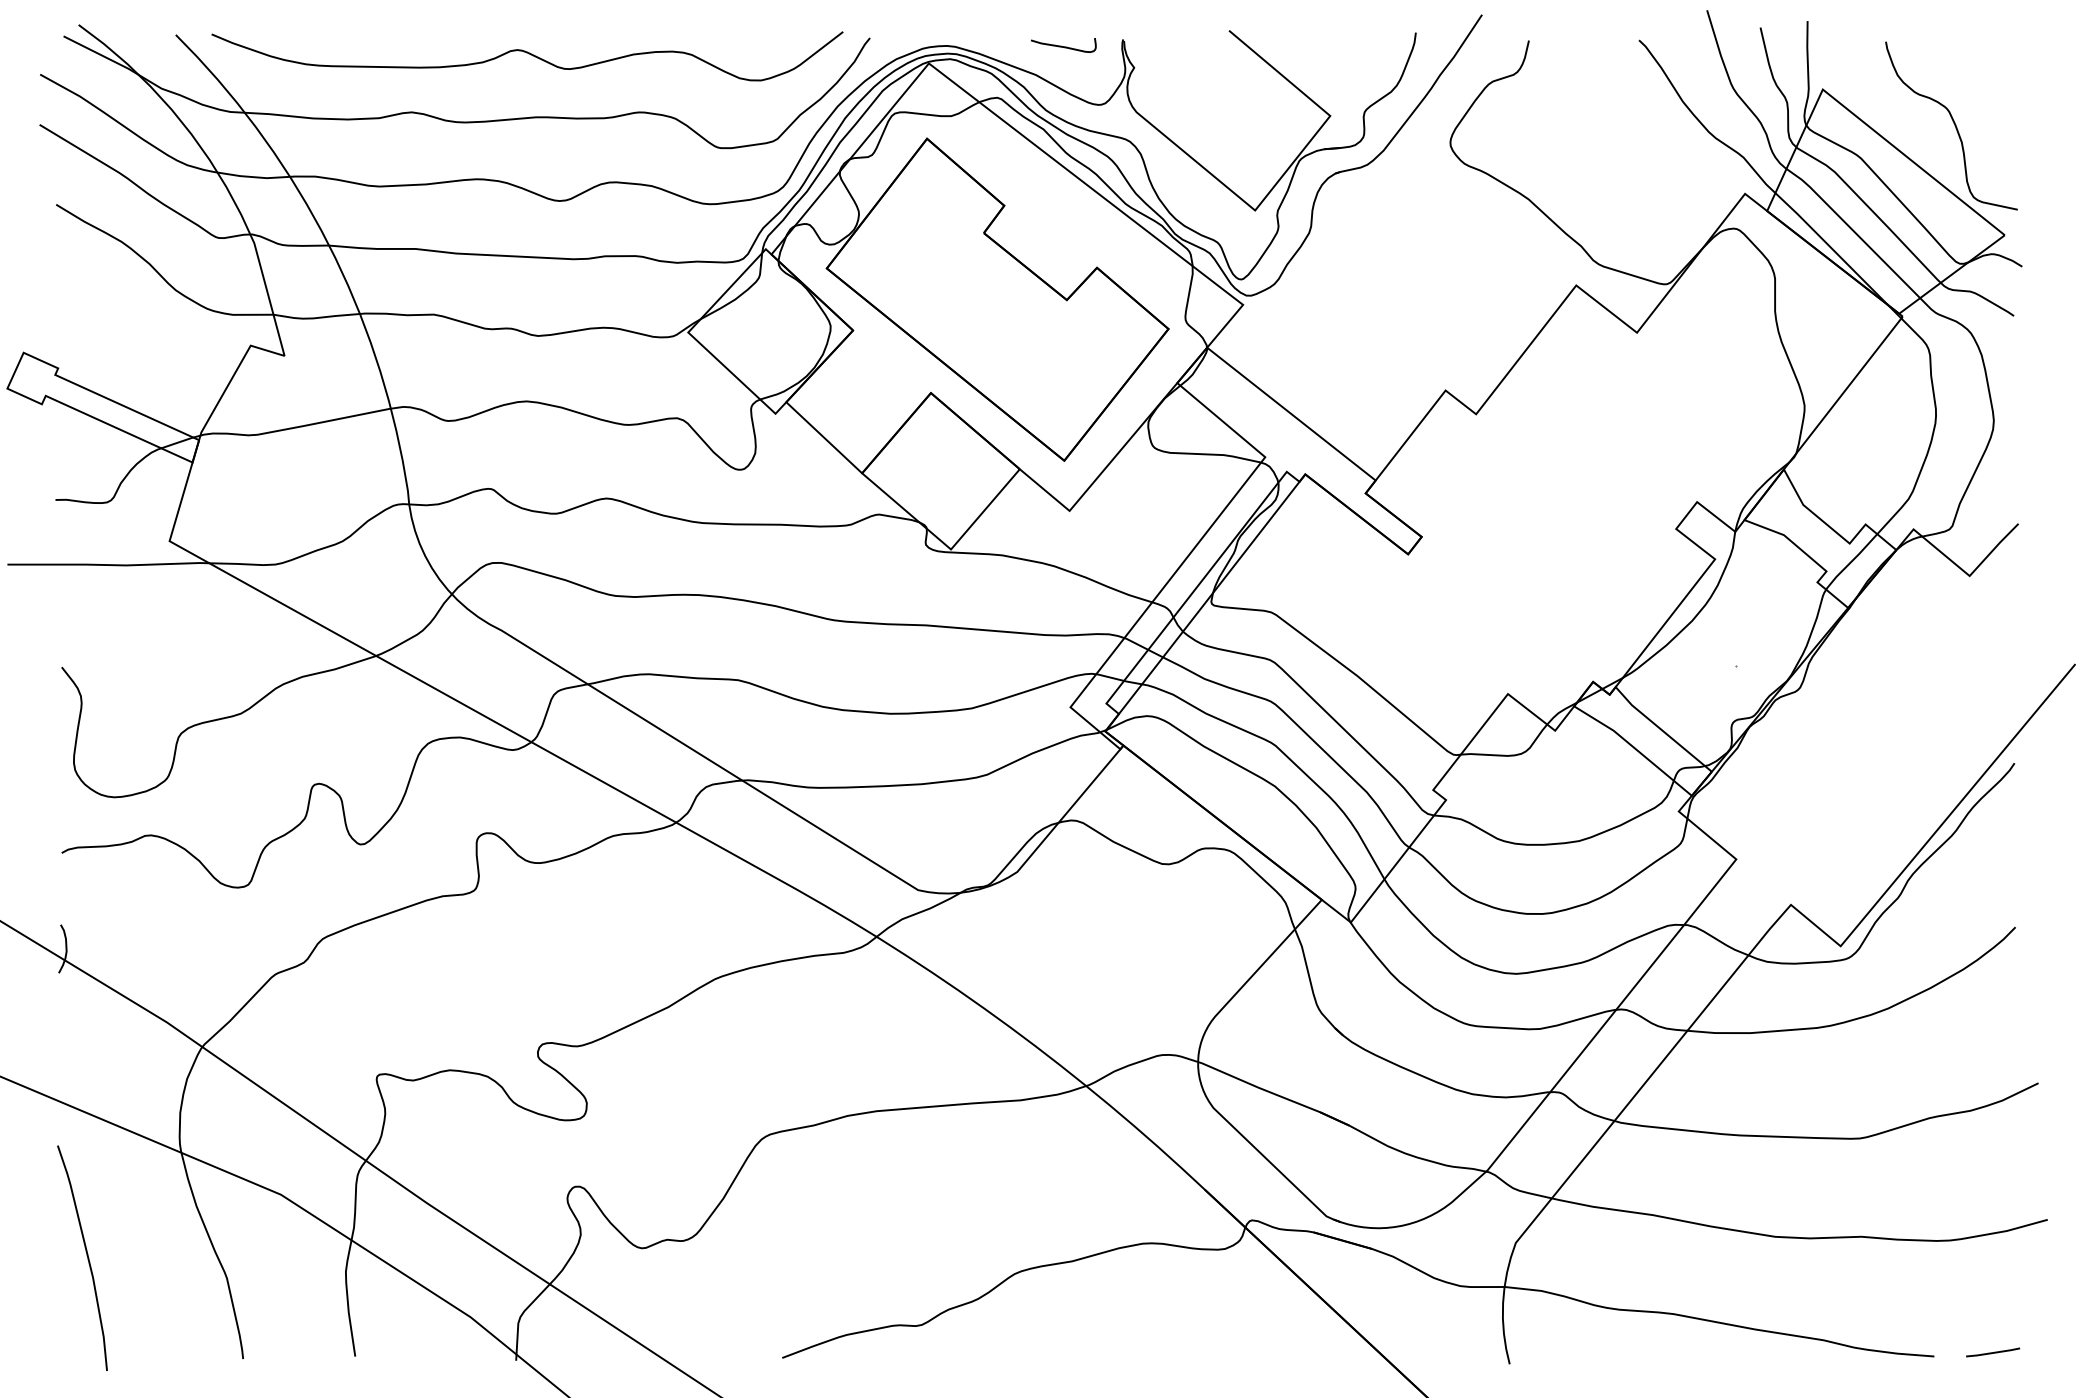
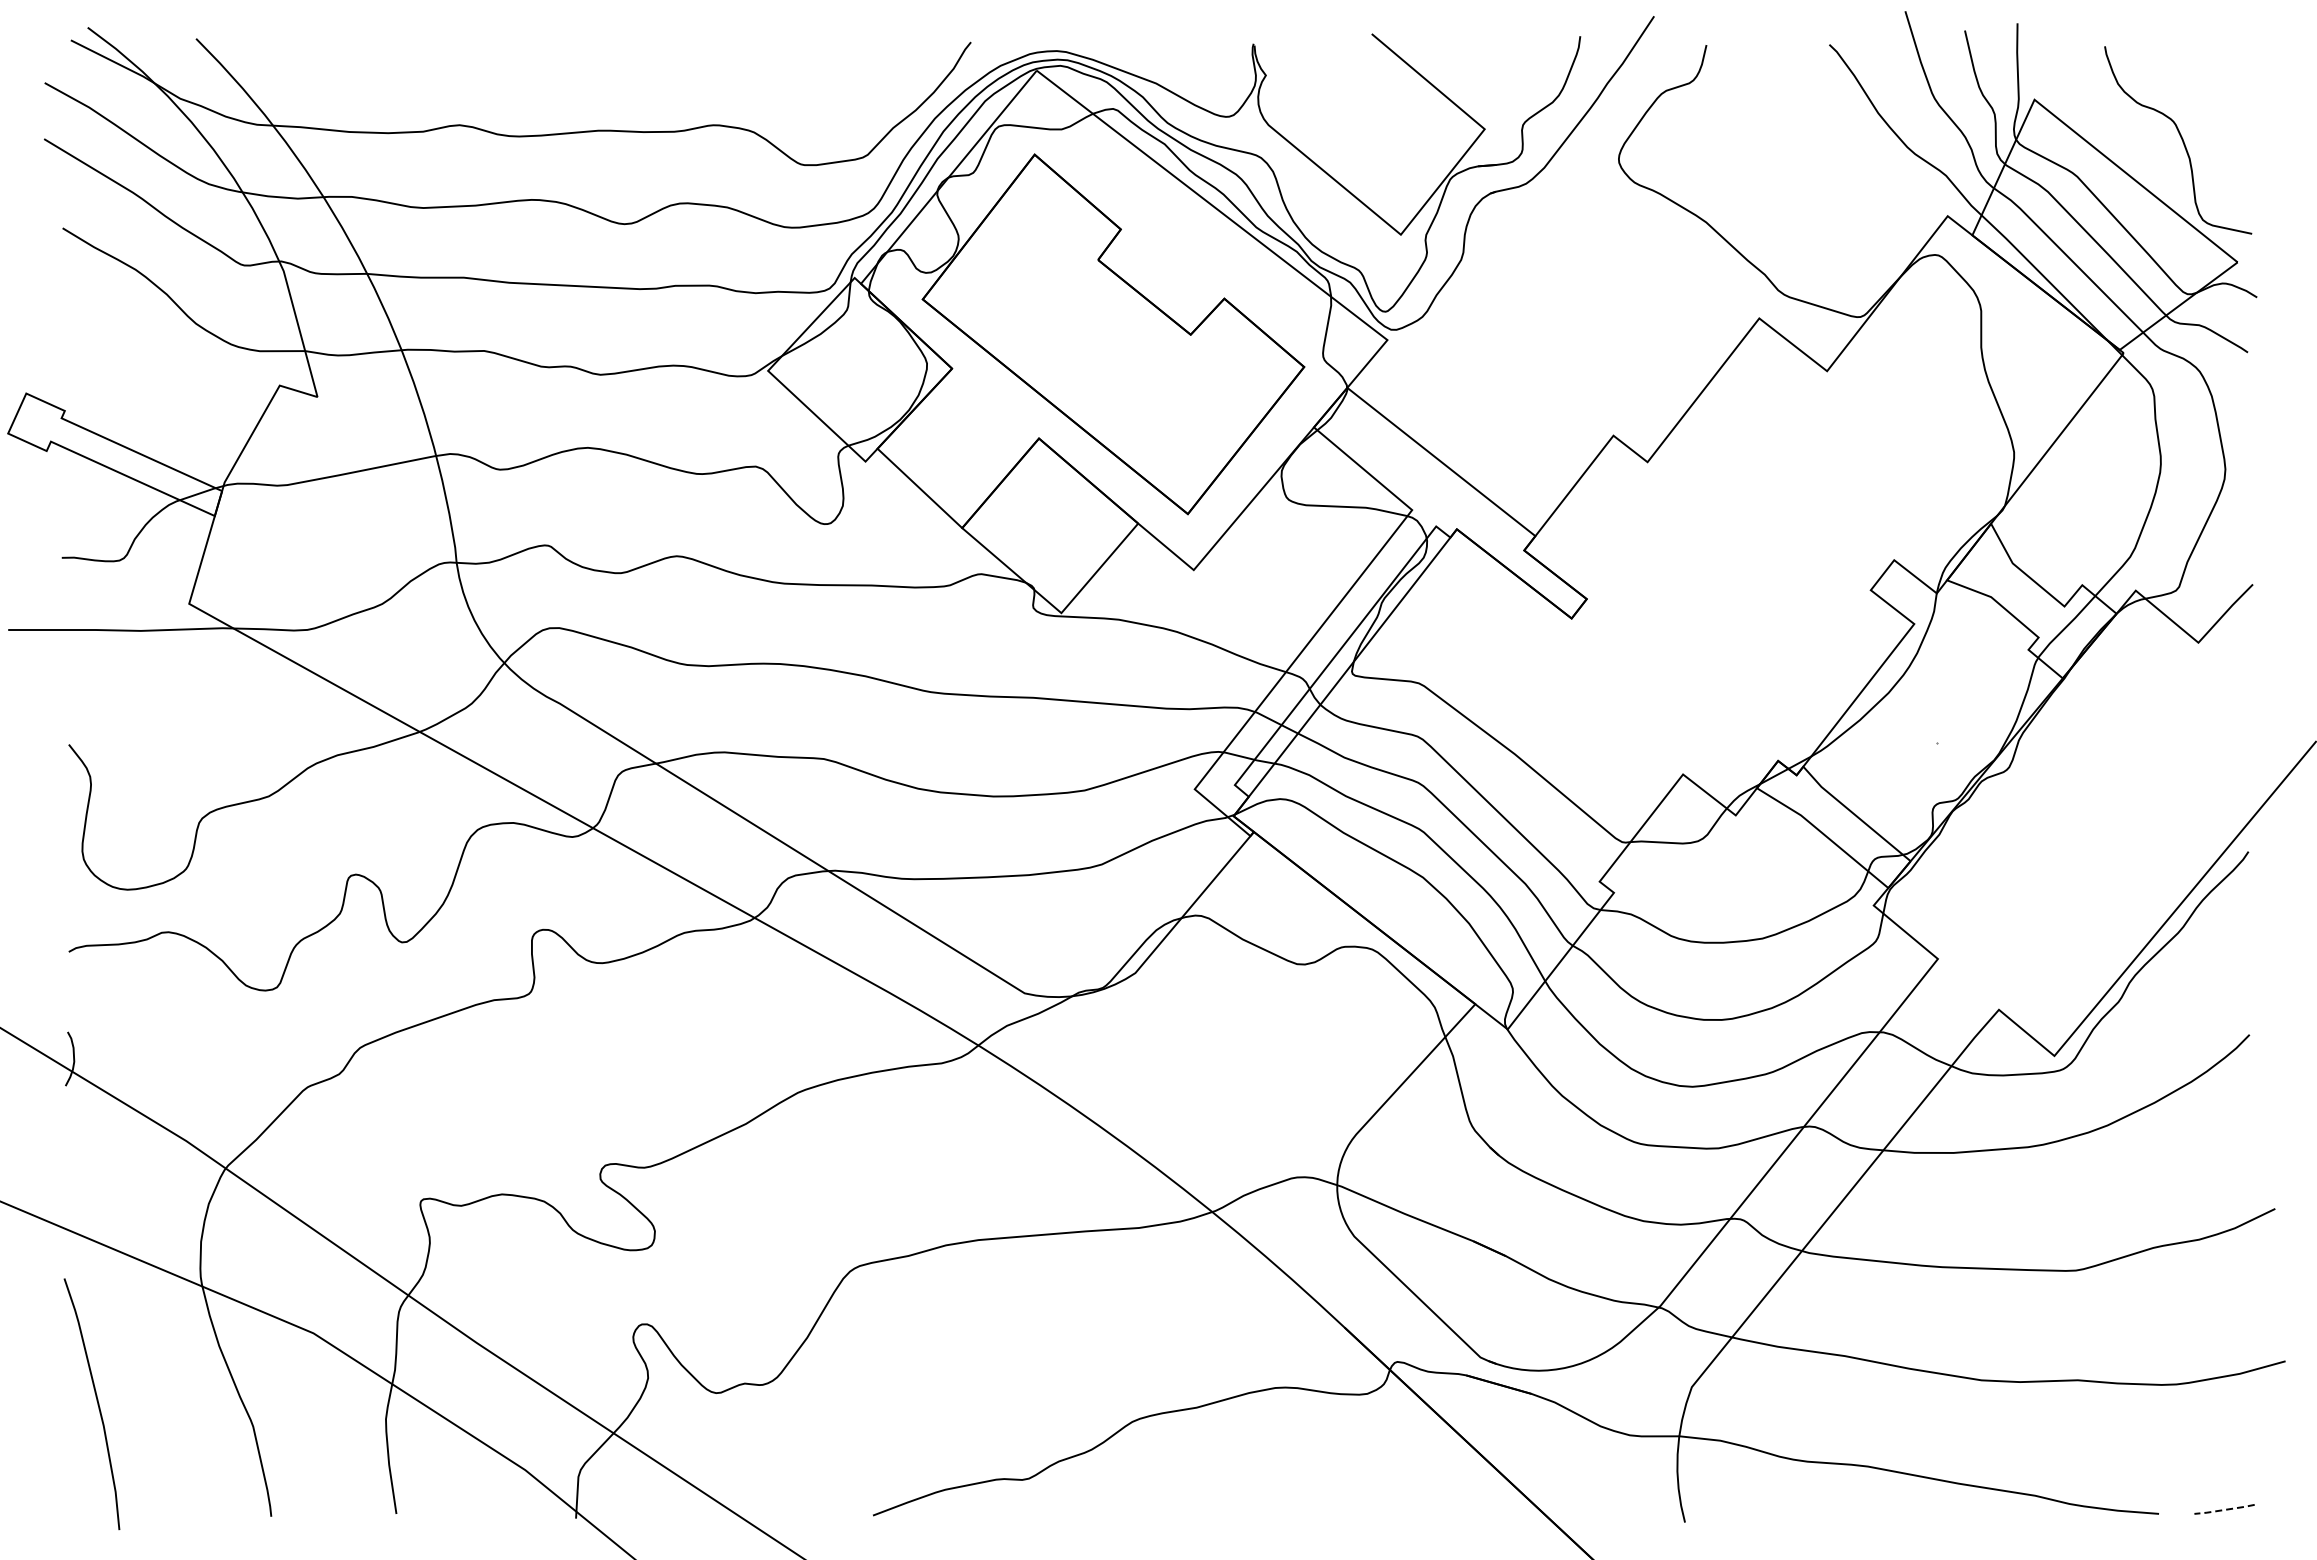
curve: (1063, 46) -> (1186, 51), removed
curve: (529, 54) -> (590, 60), removed
line: (1993, 1352) -> (2224, 1509), solid -> dashed

